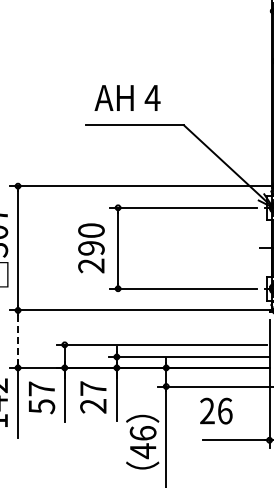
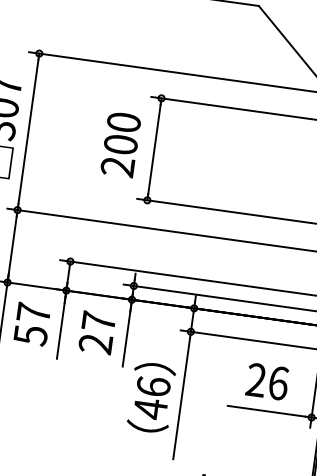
text: (91, 248) -> (120, 144), 290 -> 200
line: (18, 339) -> (13, 246), dashed -> solid
text: (216, 410) -> (267, 380), moved

